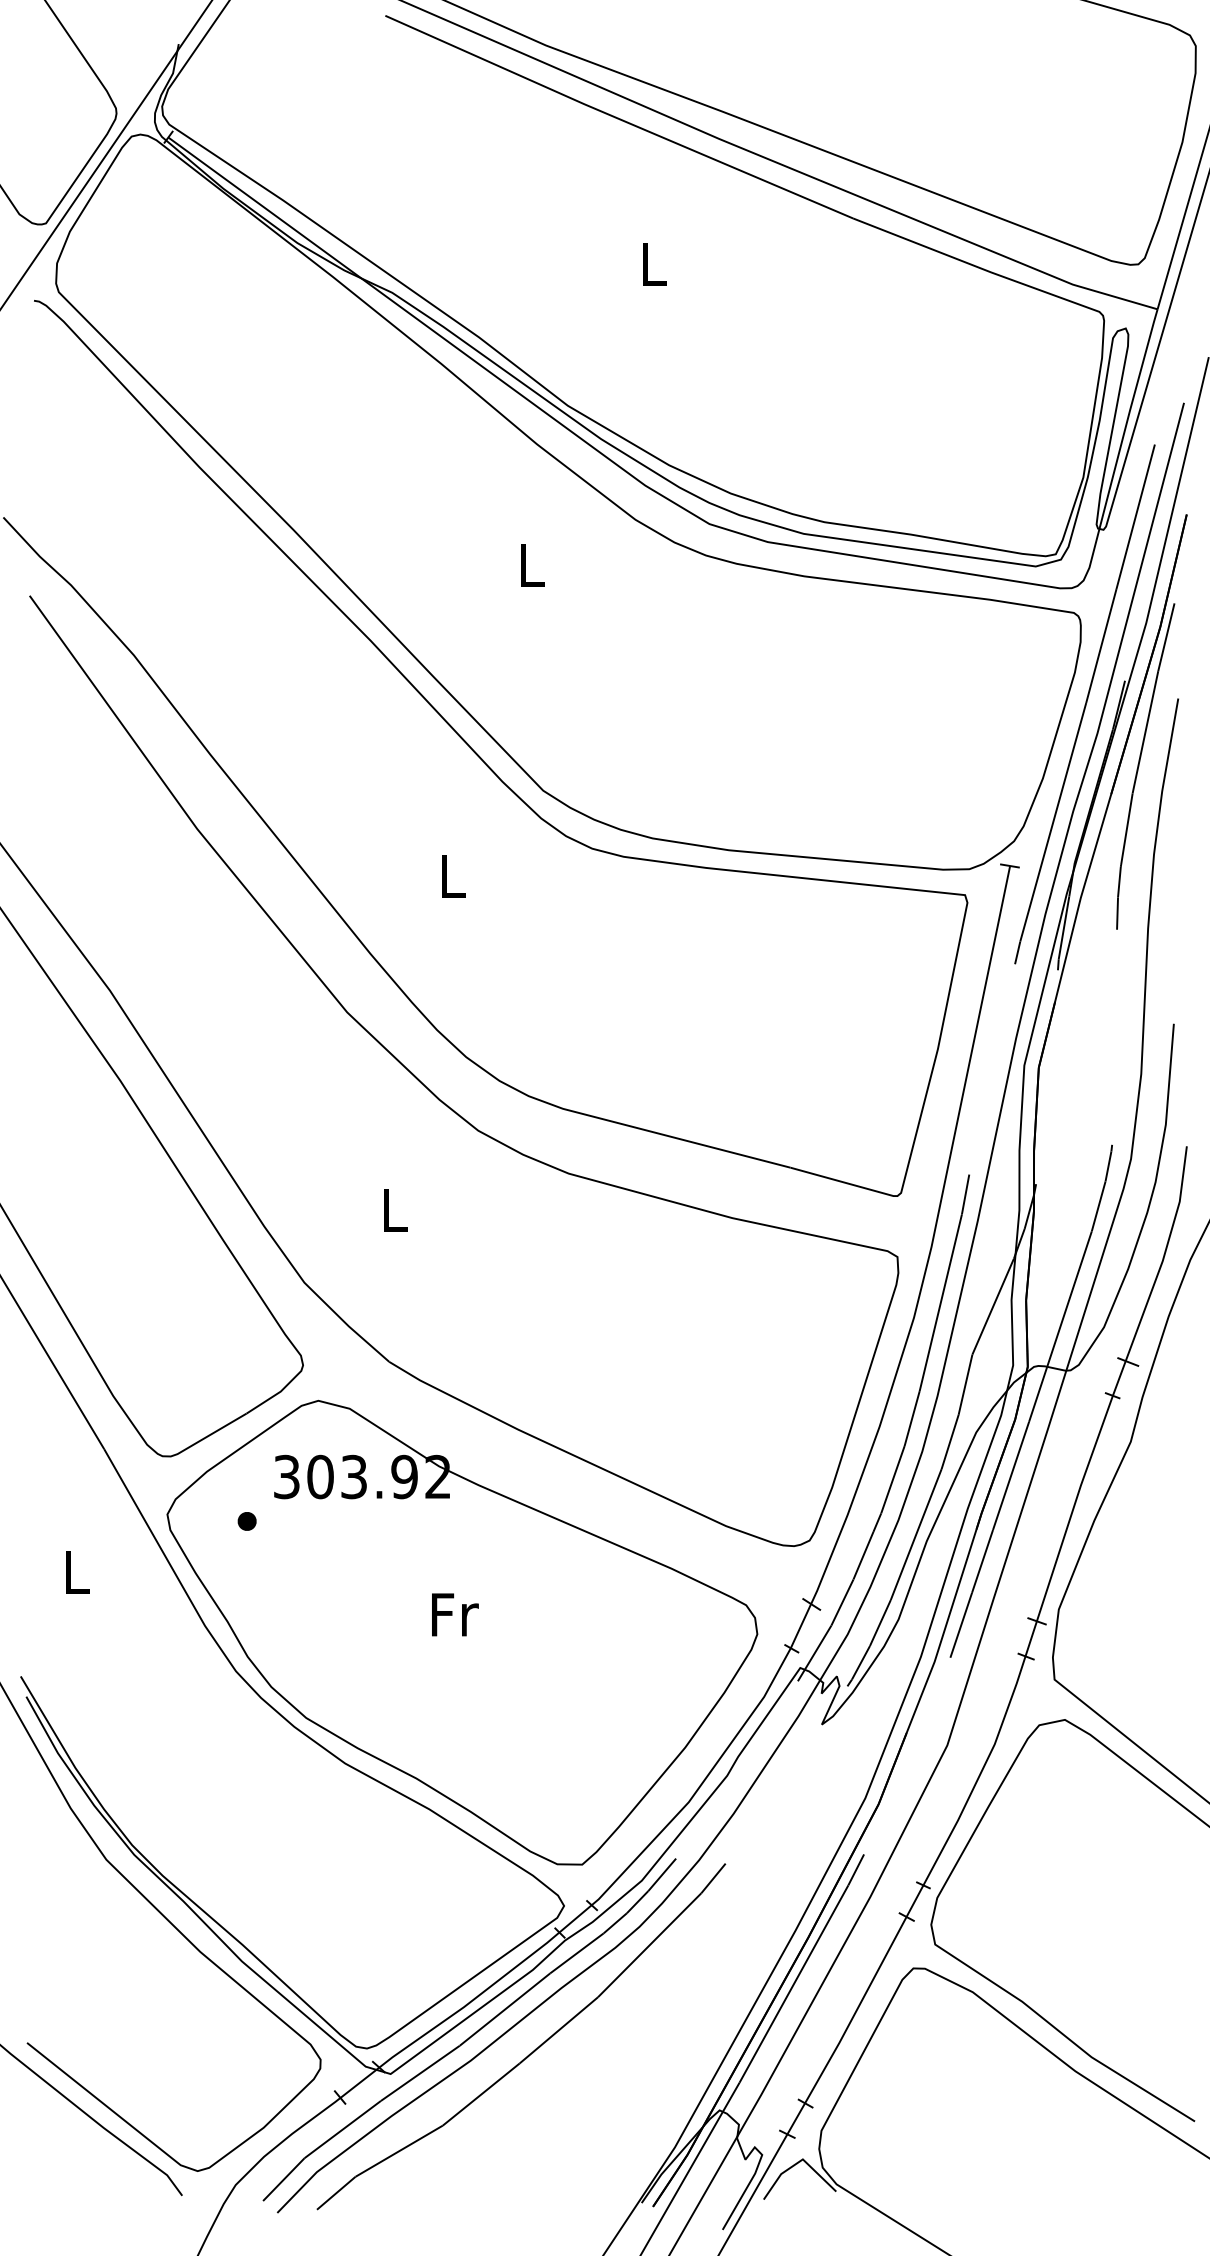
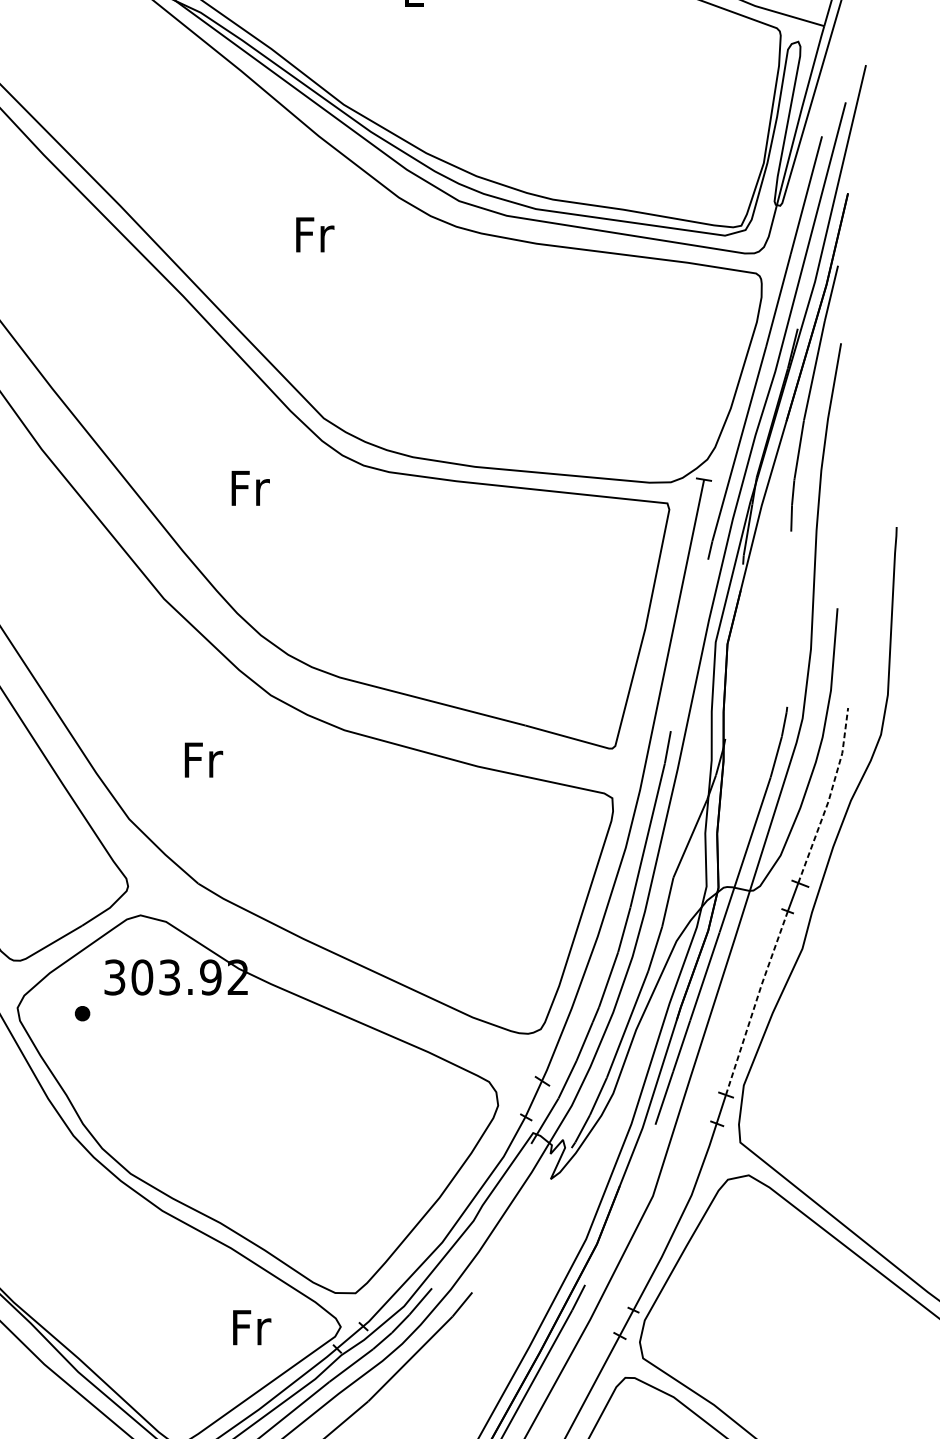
text: (532, 565) -> (315, 234), L -> Fr
text: (453, 876) -> (250, 488), L -> Fr
text: (395, 1209) -> (203, 759), L -> Fr
line: (1164, 1255) -> (829, 797), solid -> dashed
line: (1073, 1507) -> (755, 1002), solid -> dashed
text: (455, 1614) -> (252, 1327), moved

